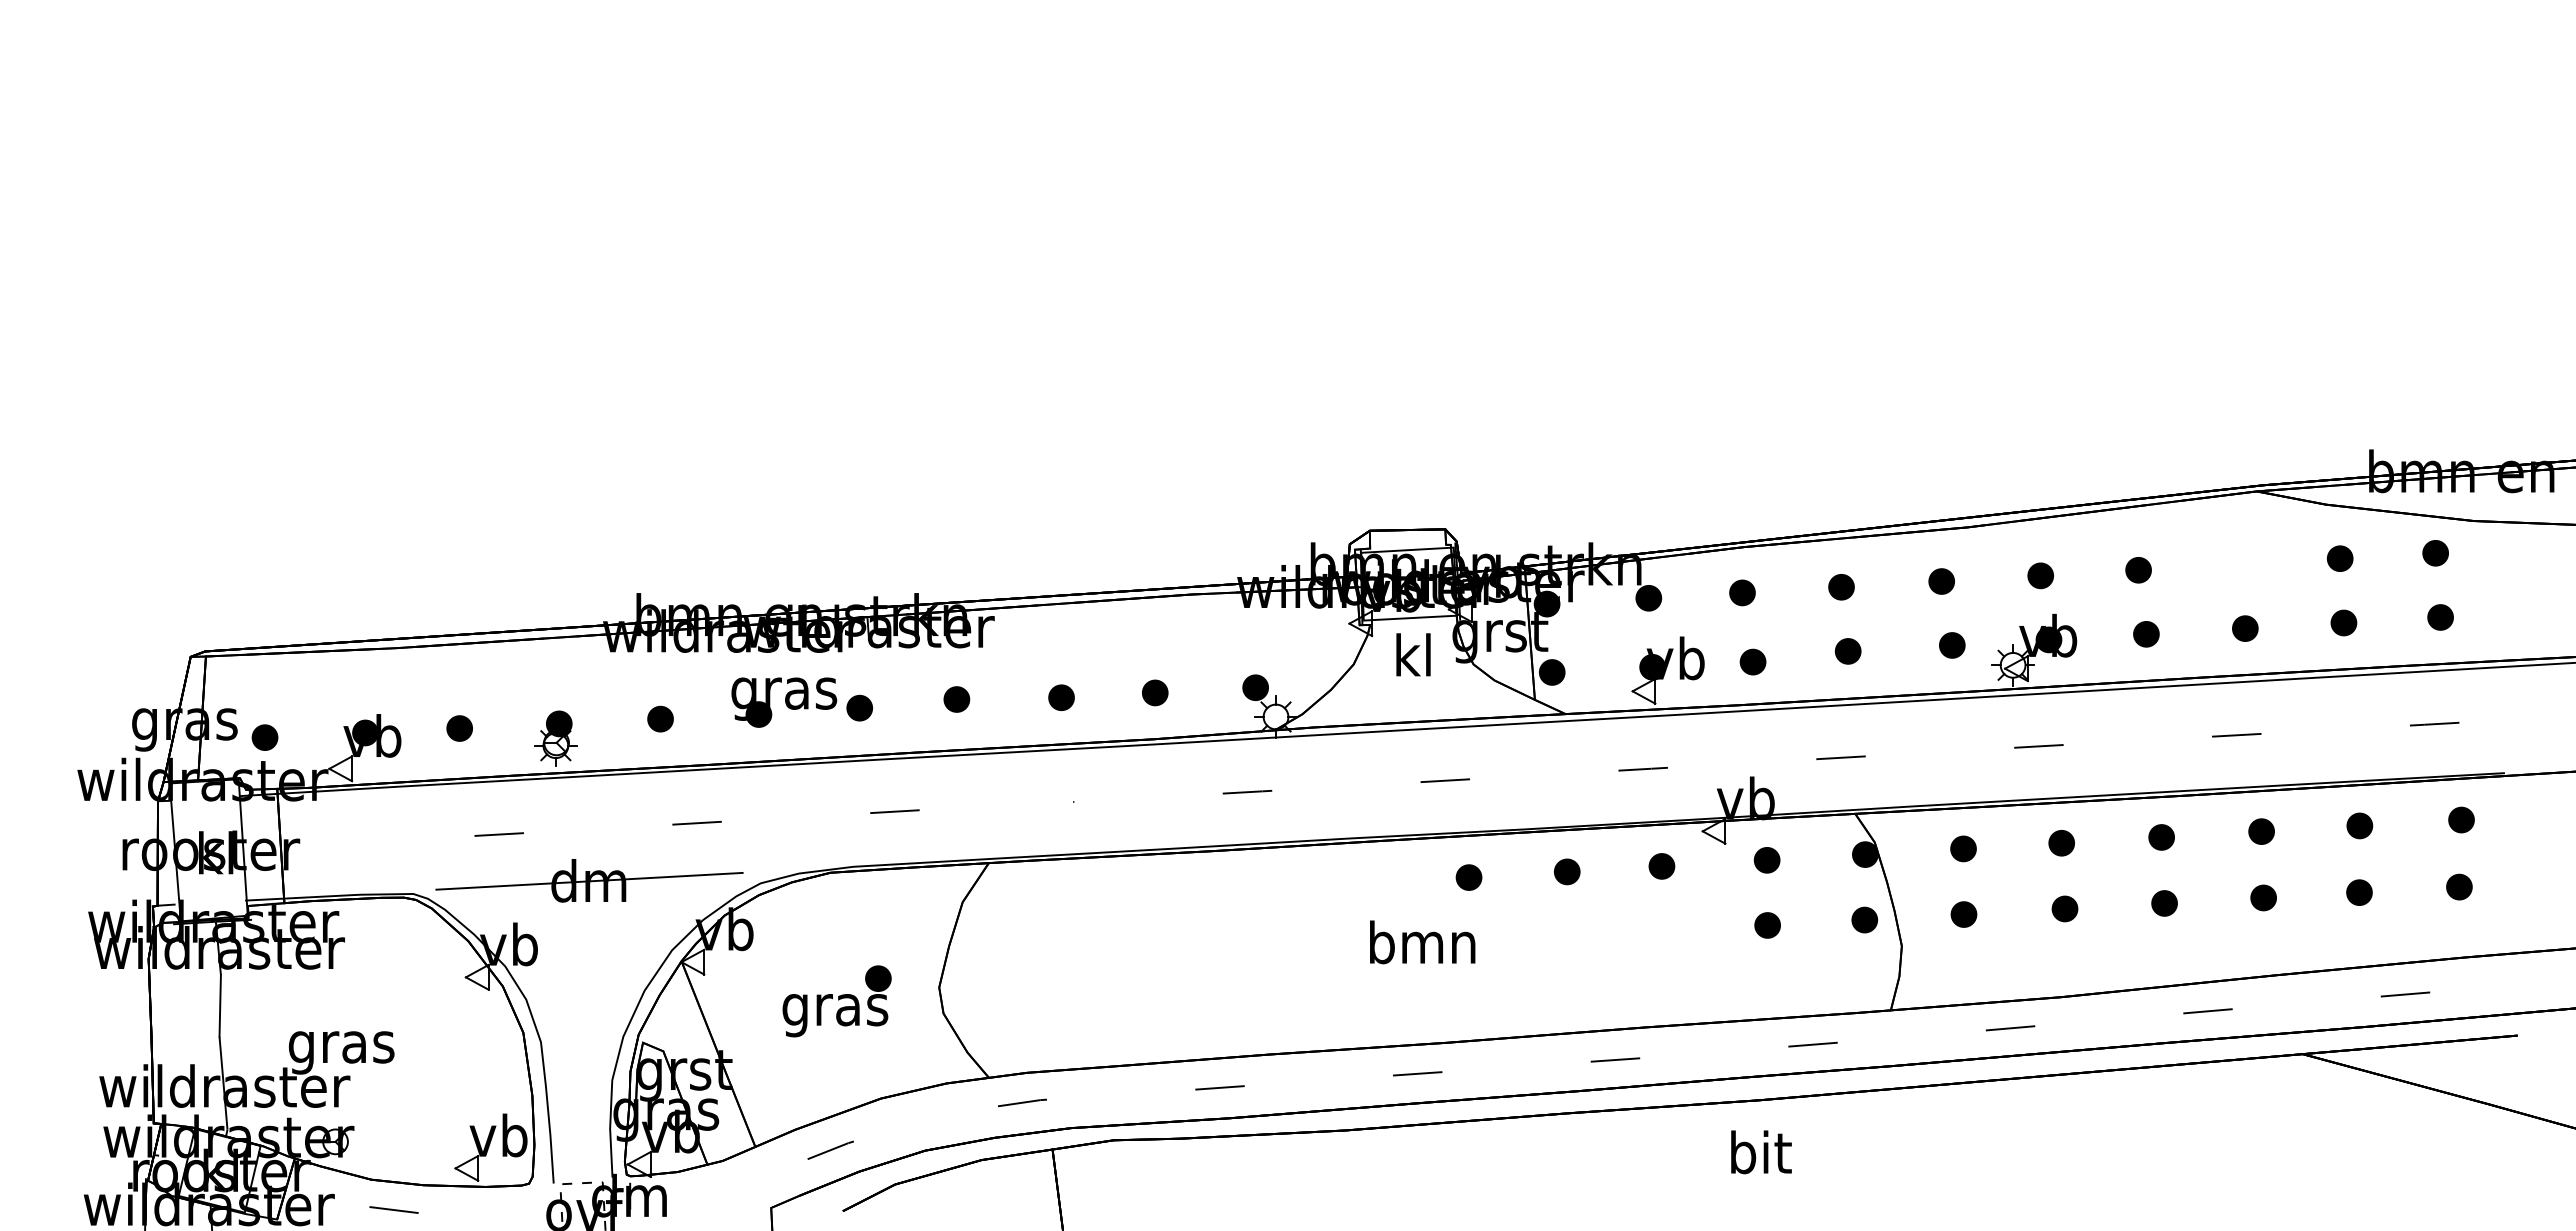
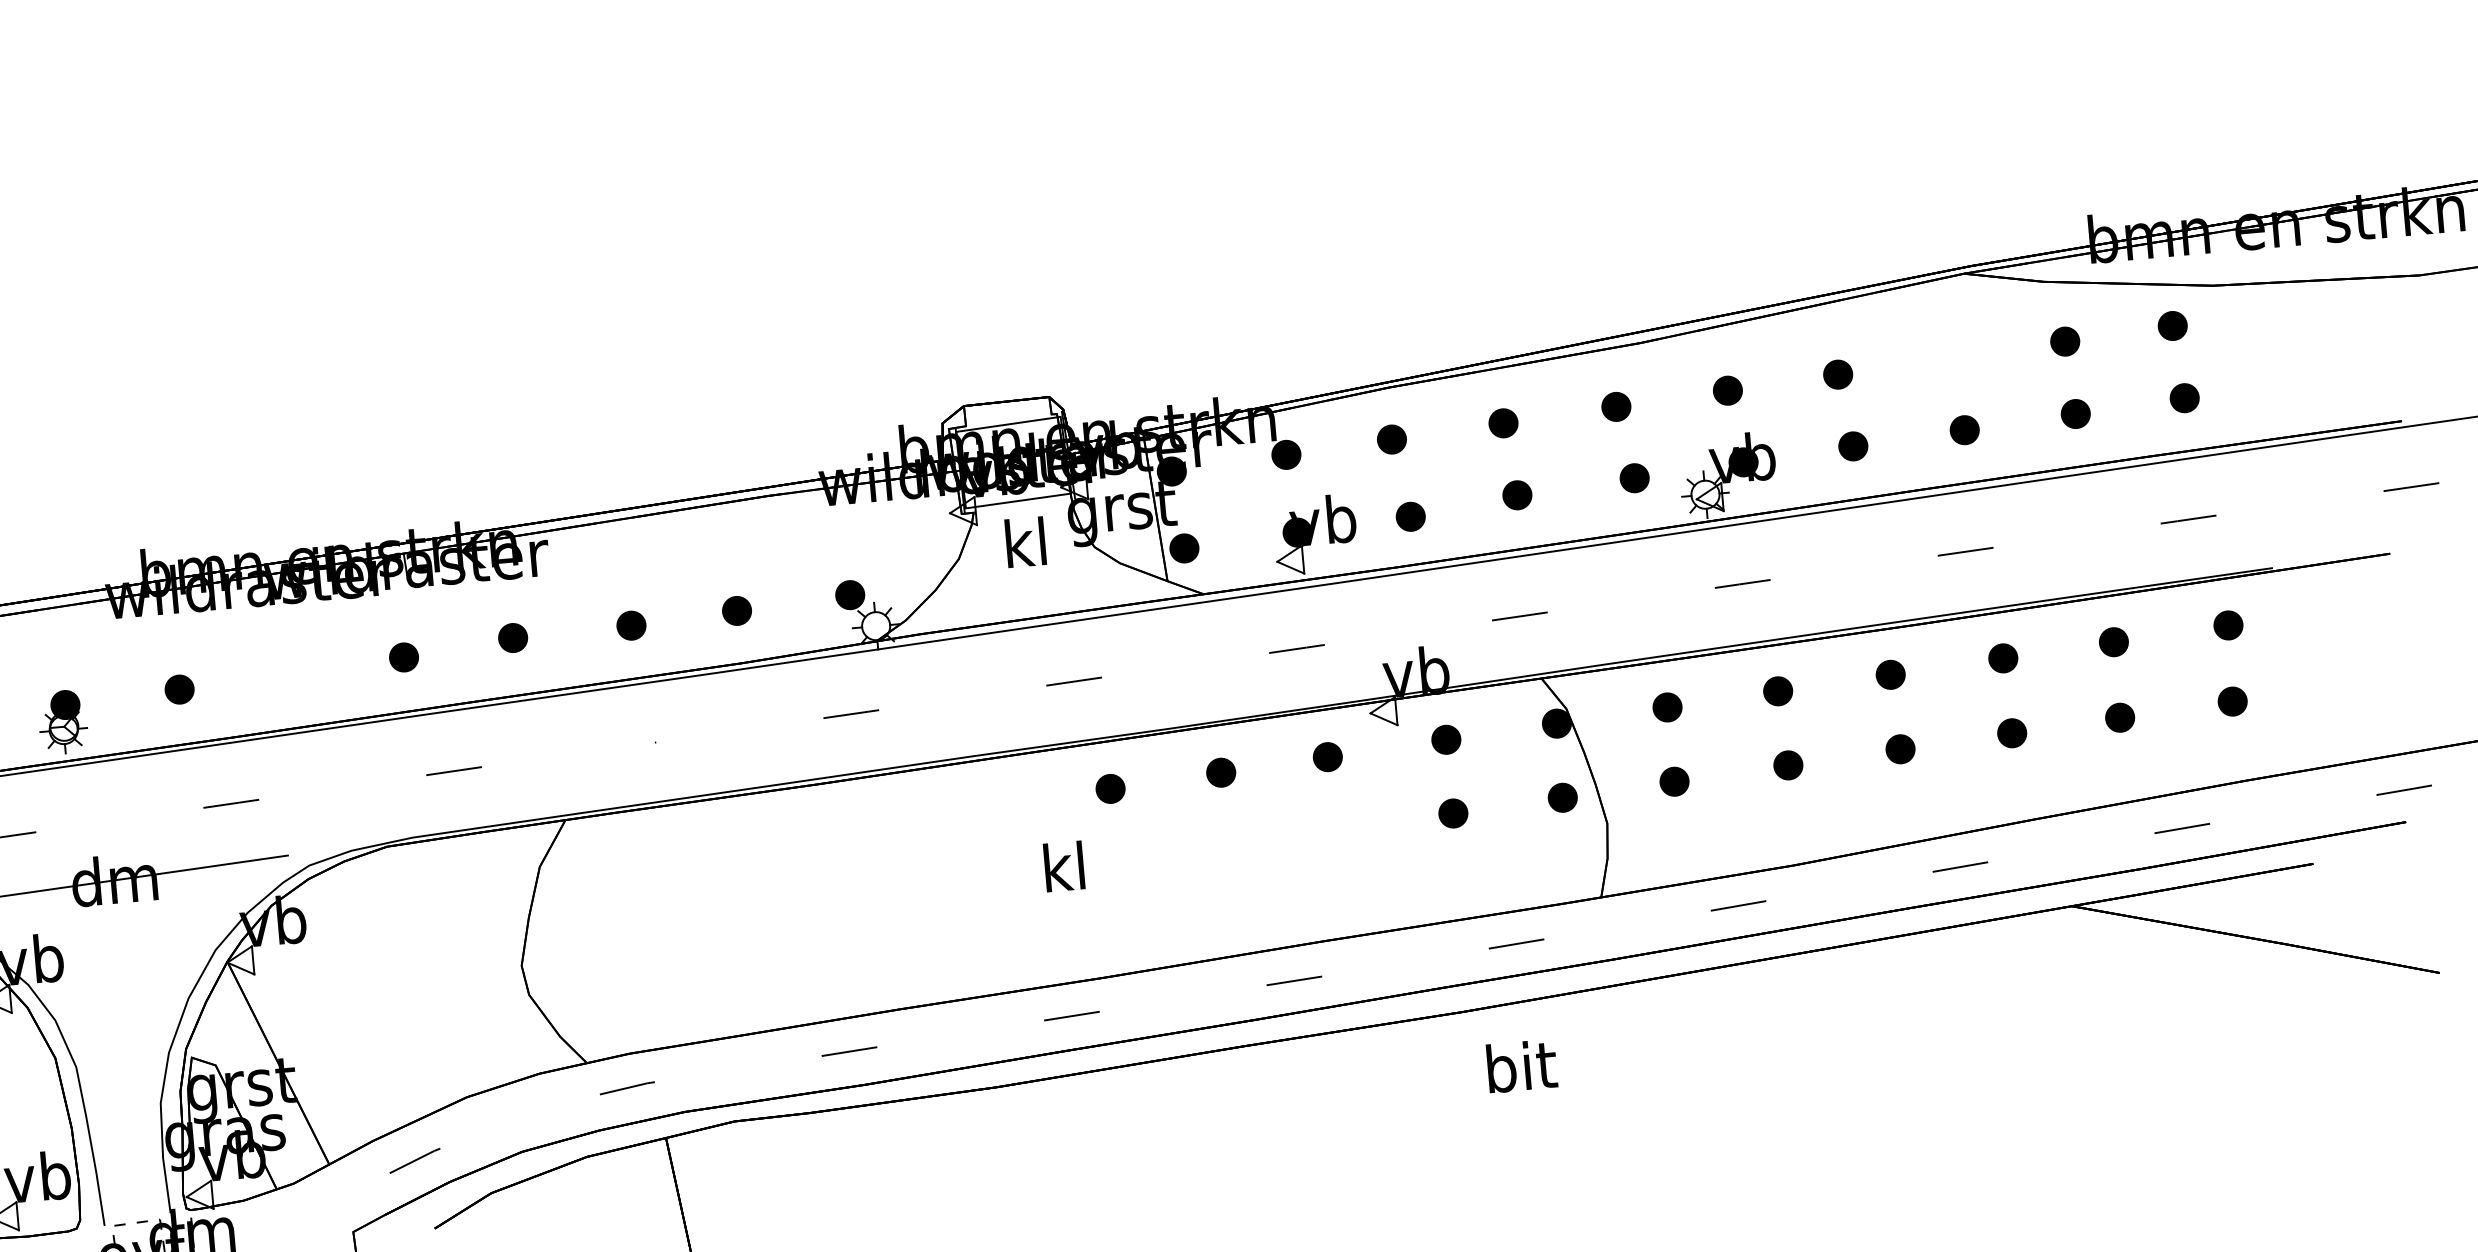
part: (784, 702) -> (318, 658), removed
text: (1422, 942) -> (1064, 867), bmn -> kl
part: (836, 1001) -> (406, 991), removed
text: (1761, 1152) -> (1522, 1066), moved

